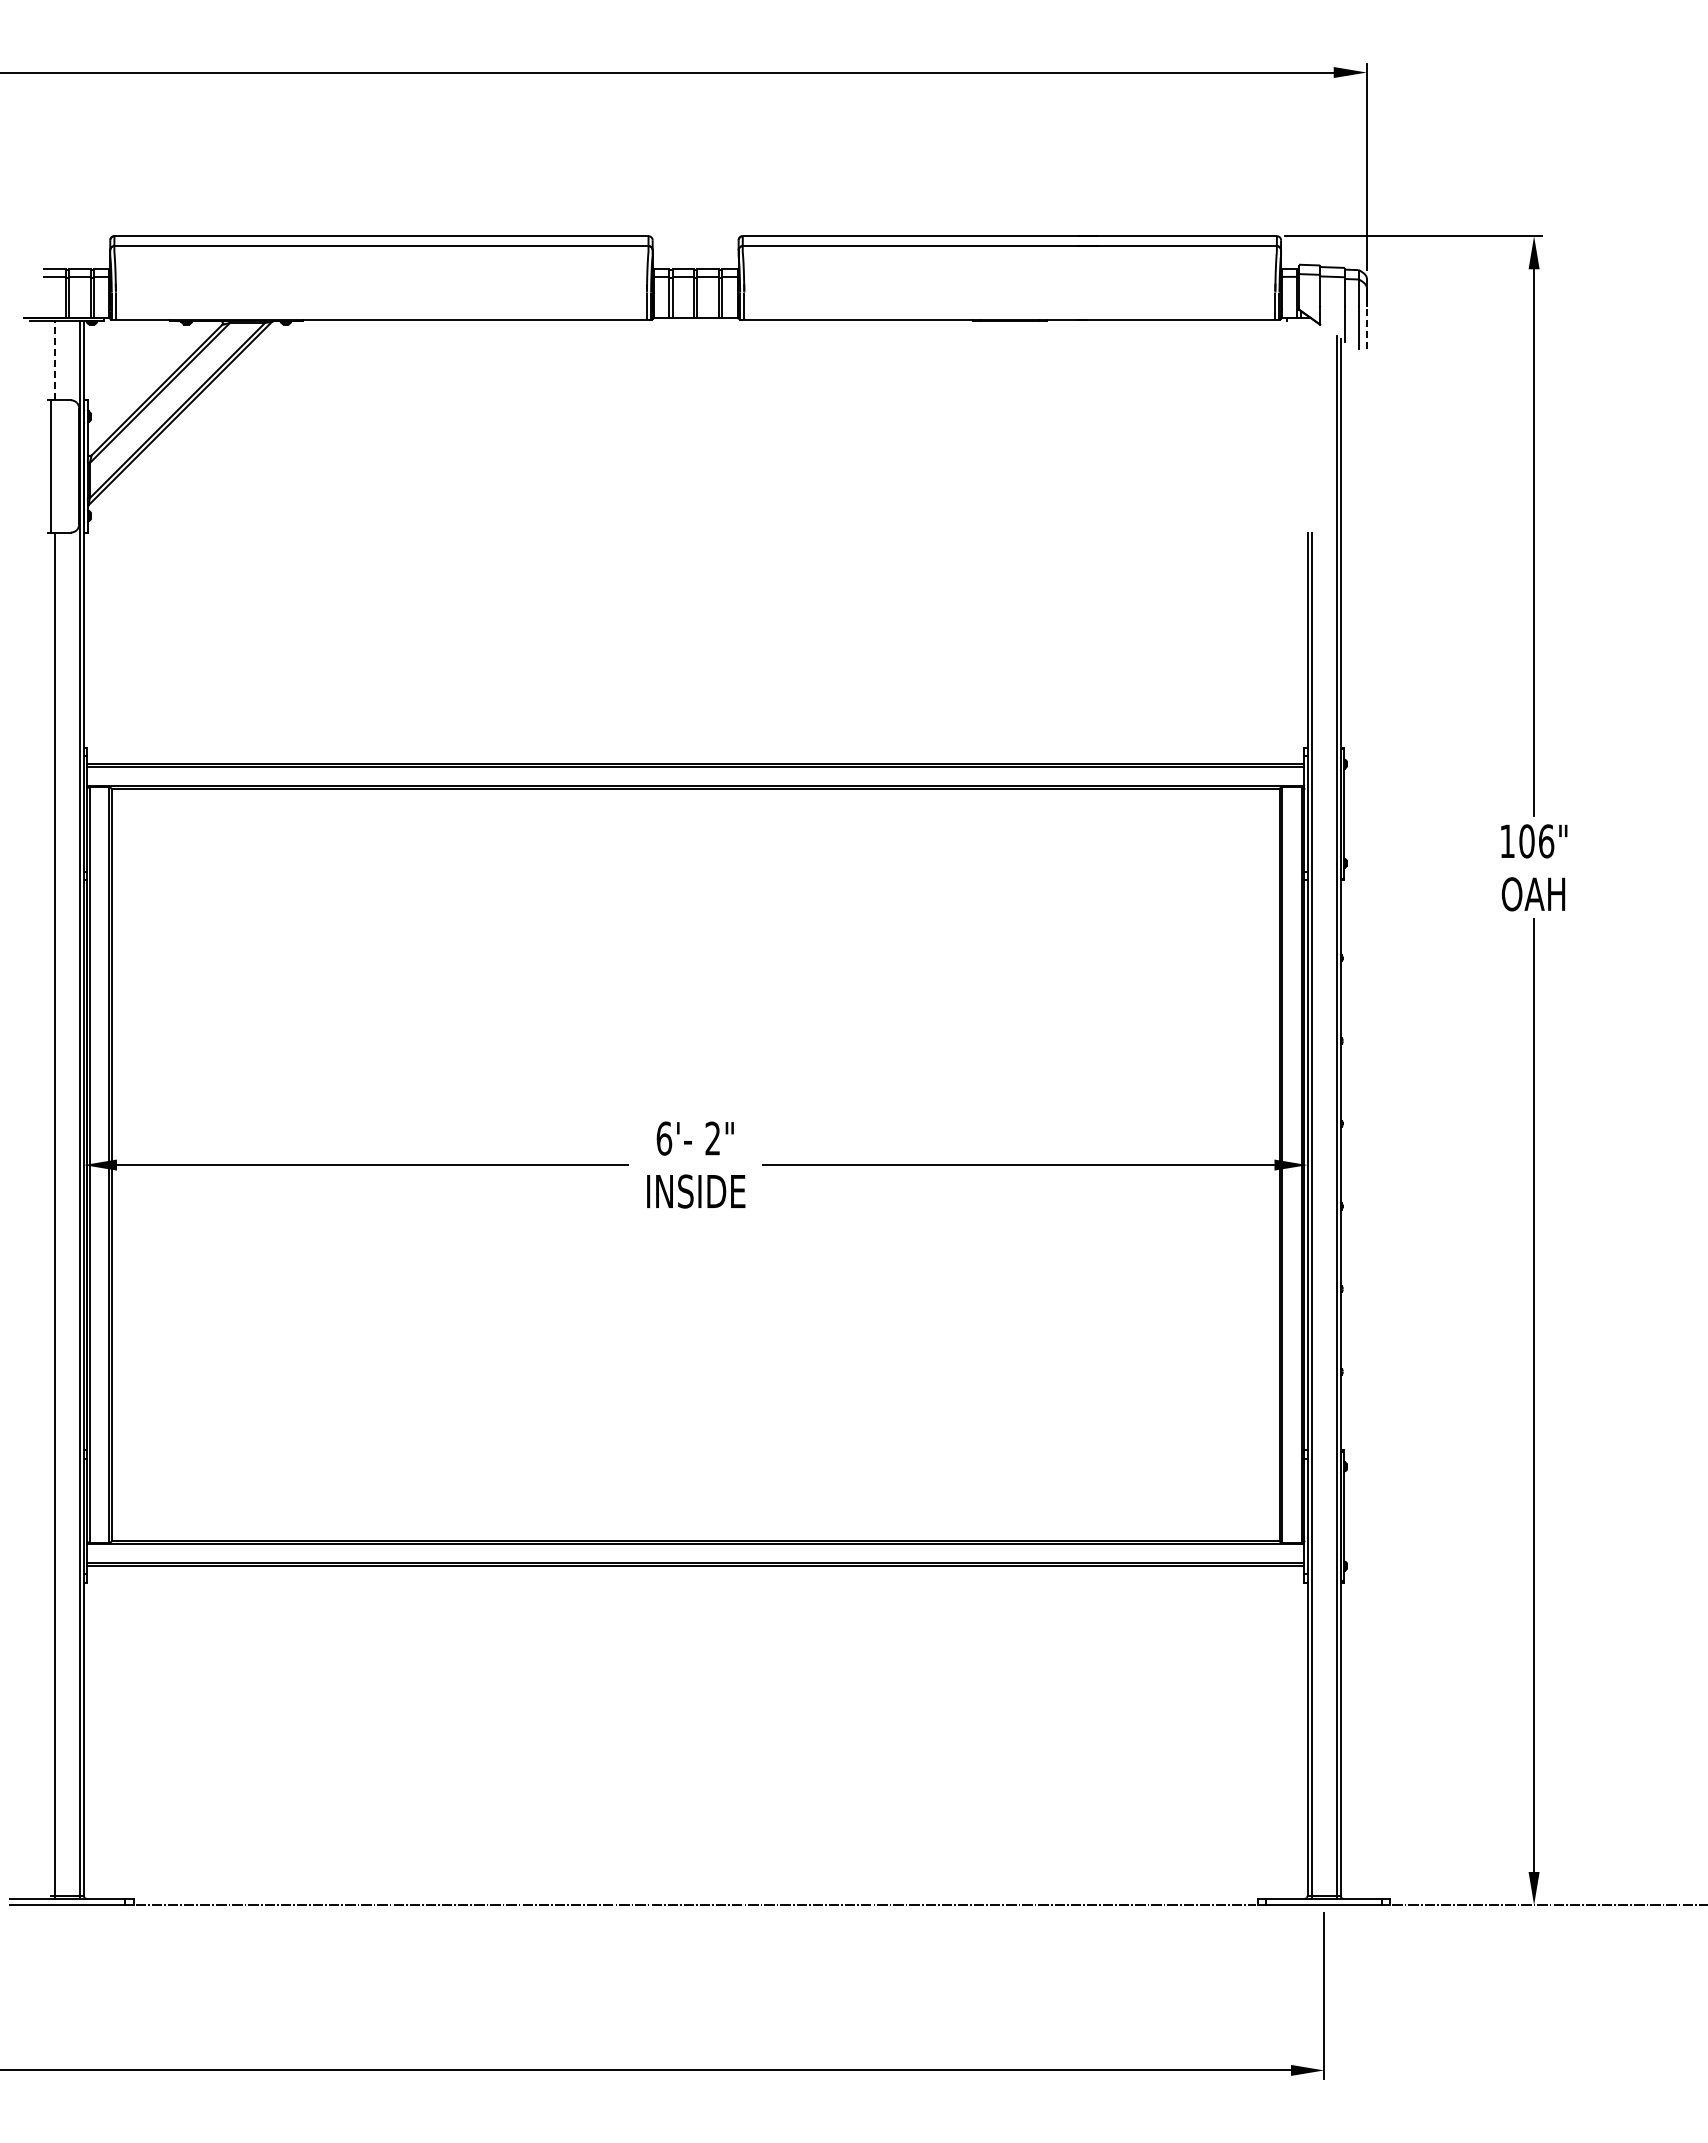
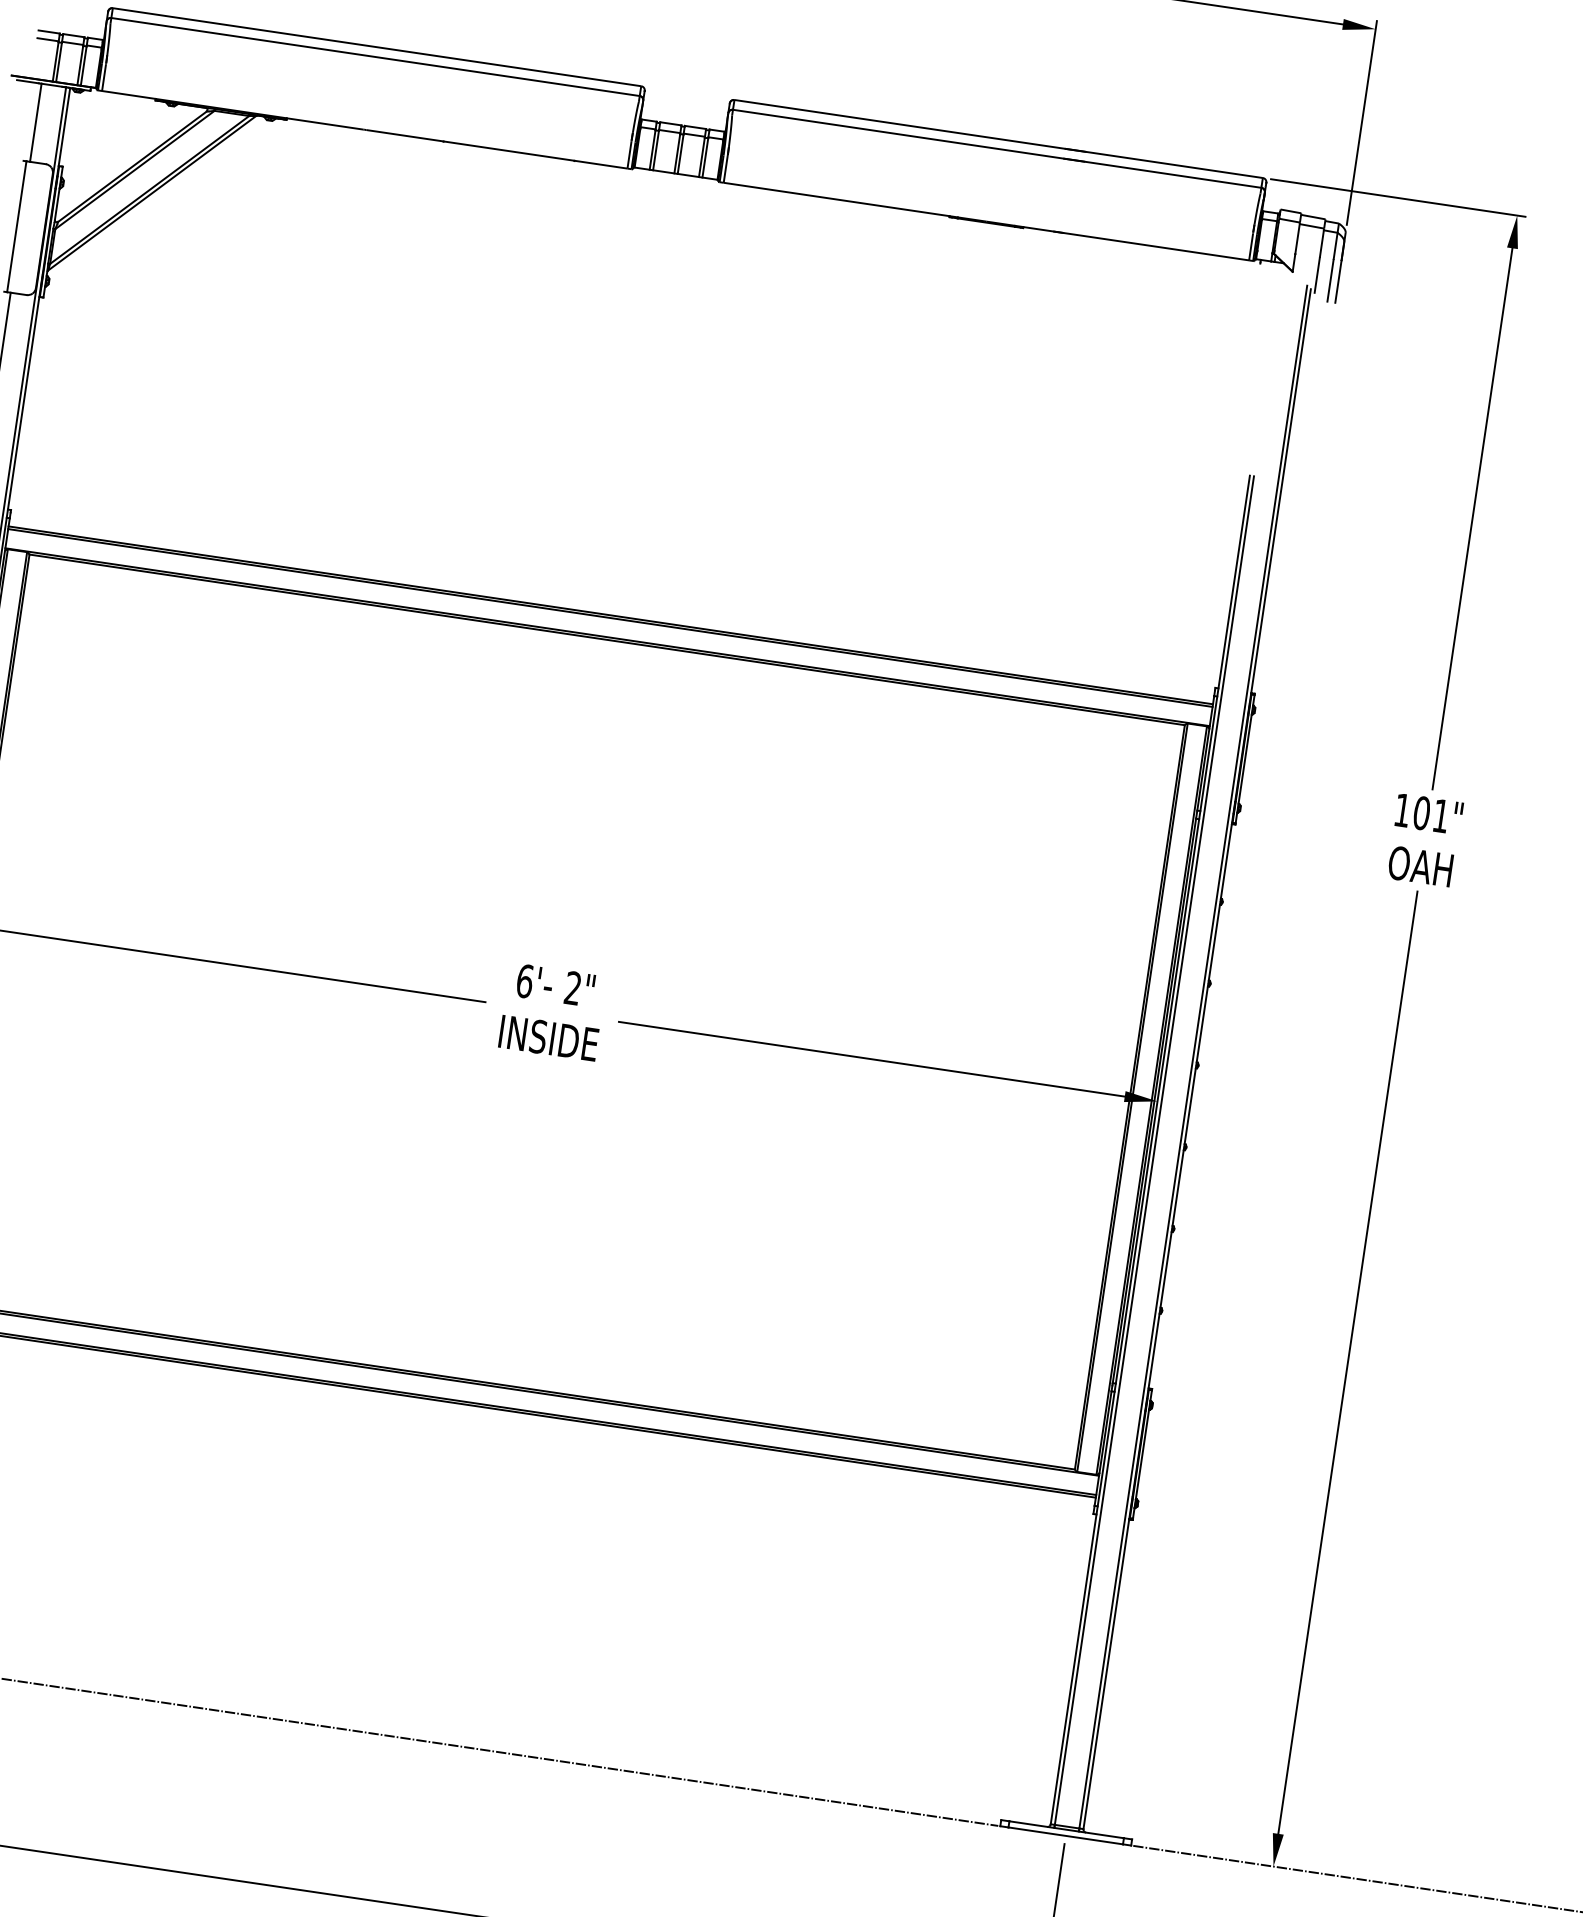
line: (1366, 327) -> (1338, 281), dashed -> solid
line: (54, 360) -> (35, 122), dashed -> solid
text: (1546, 841) -> (1441, 816), 106" -> 101"

